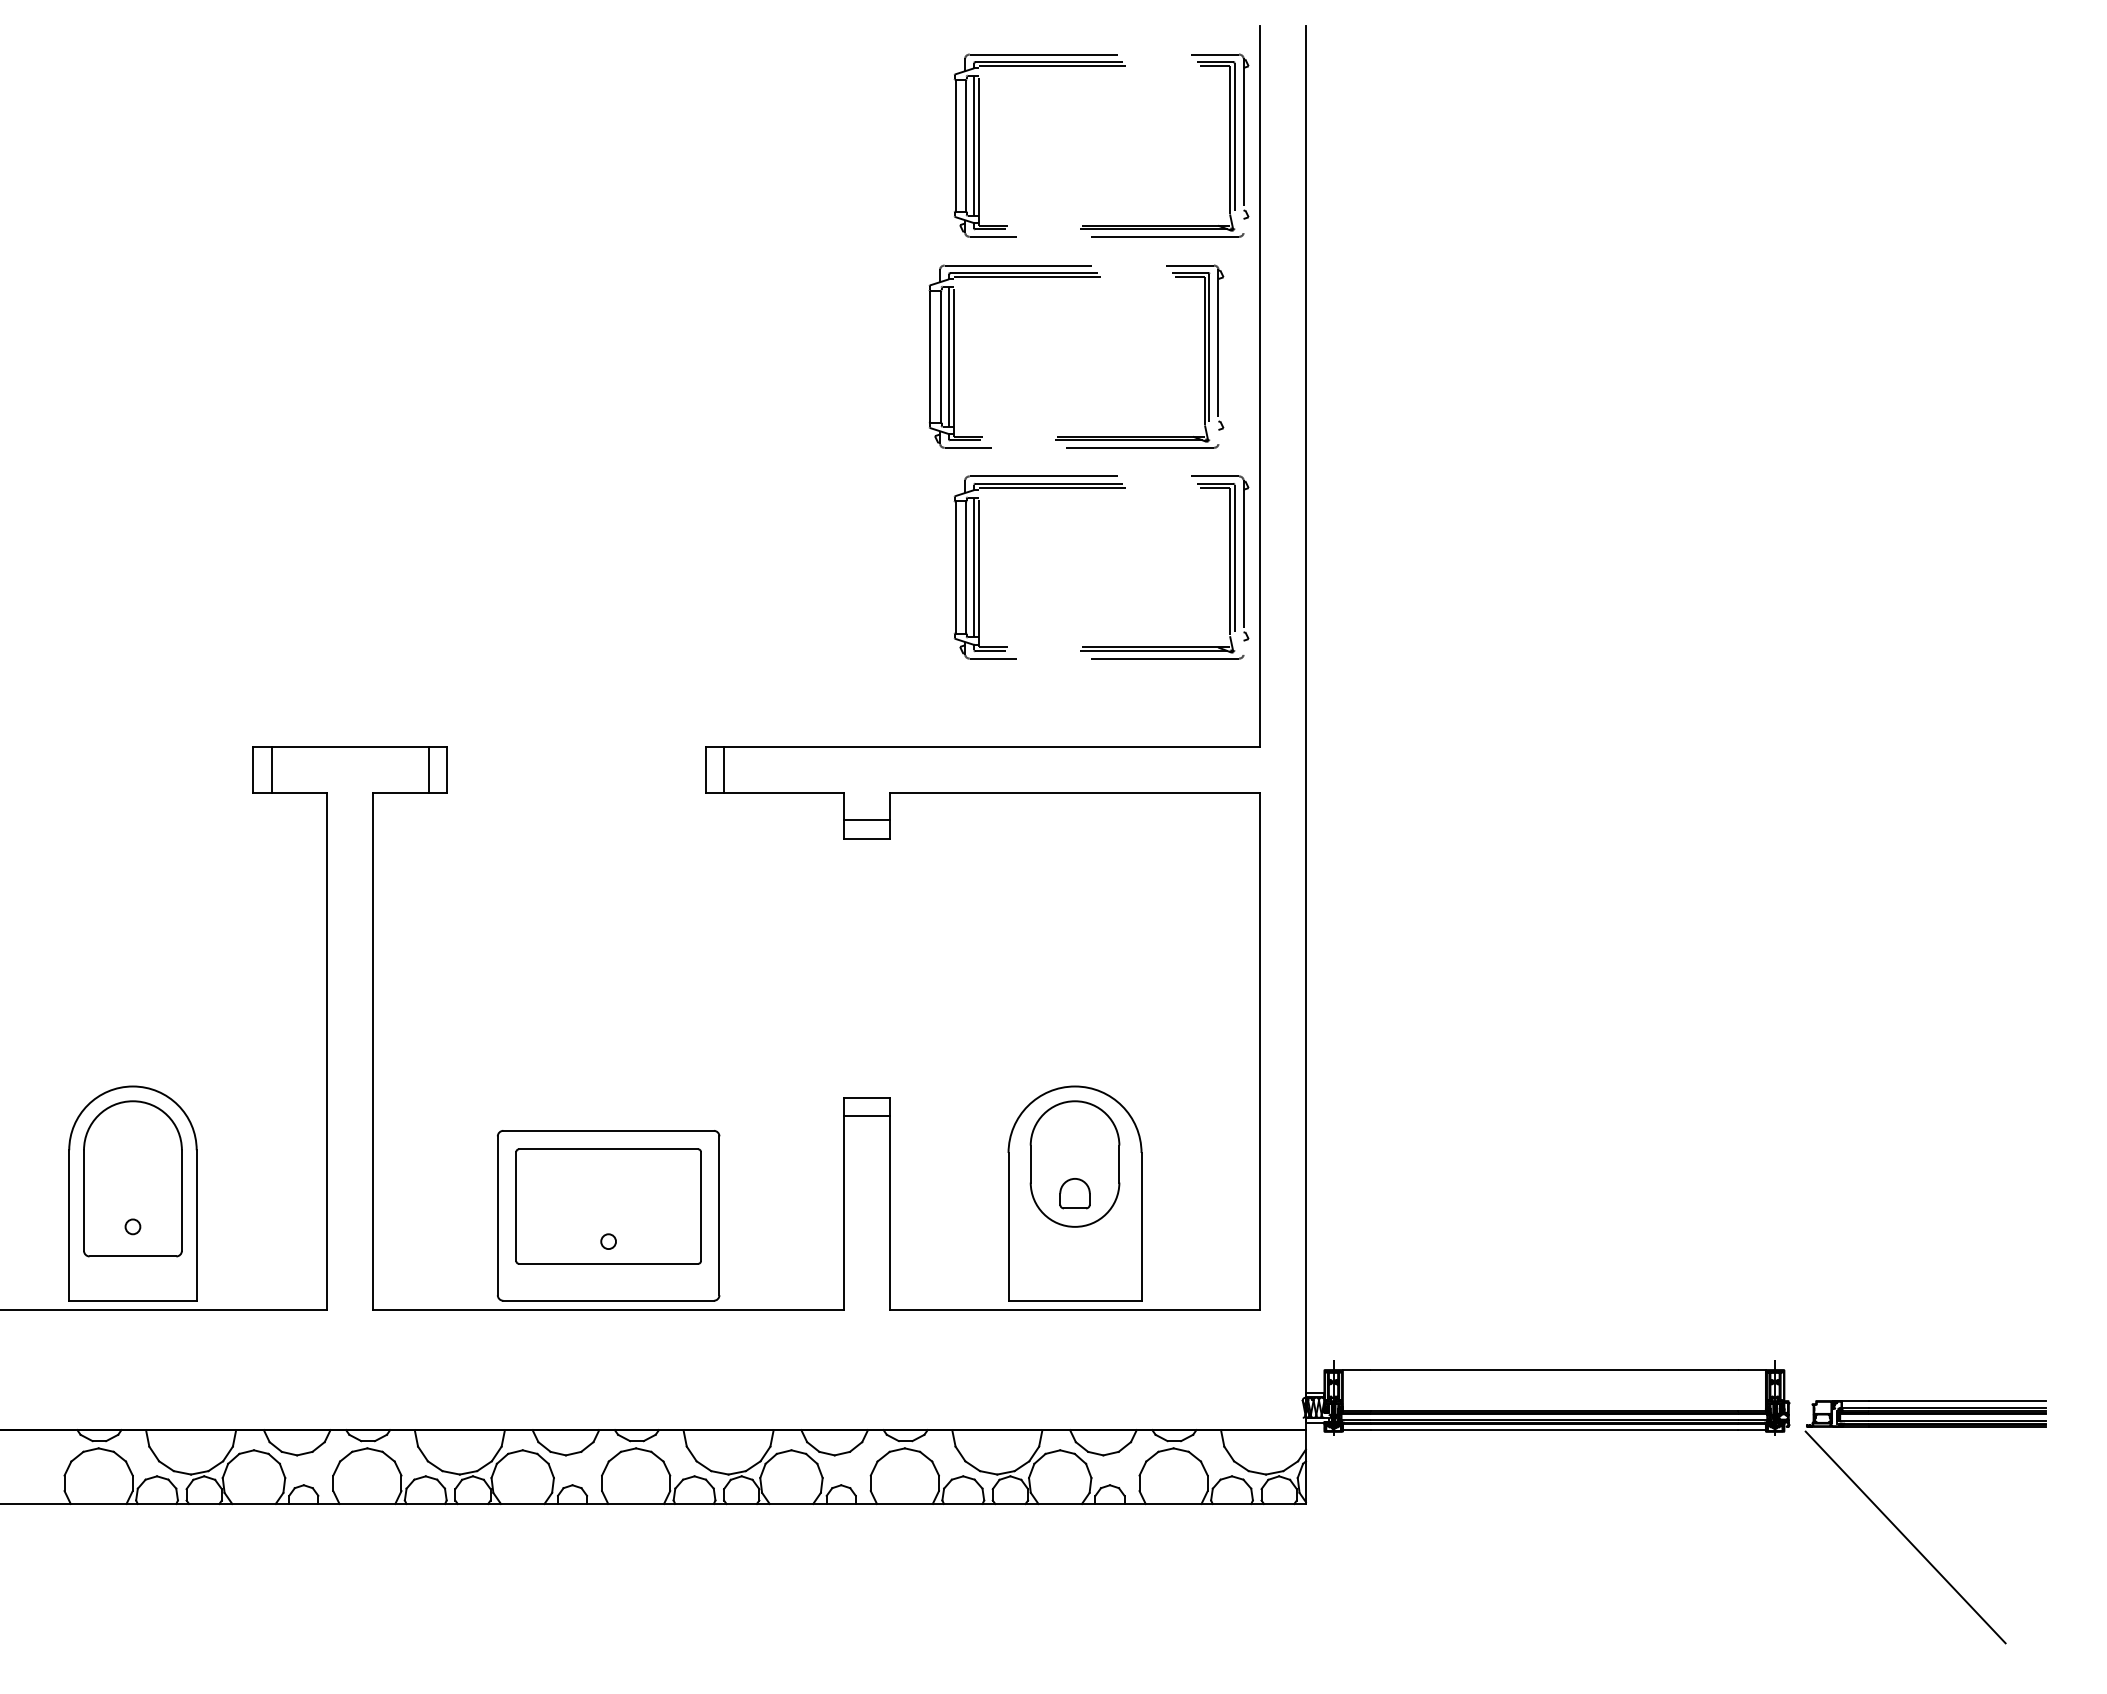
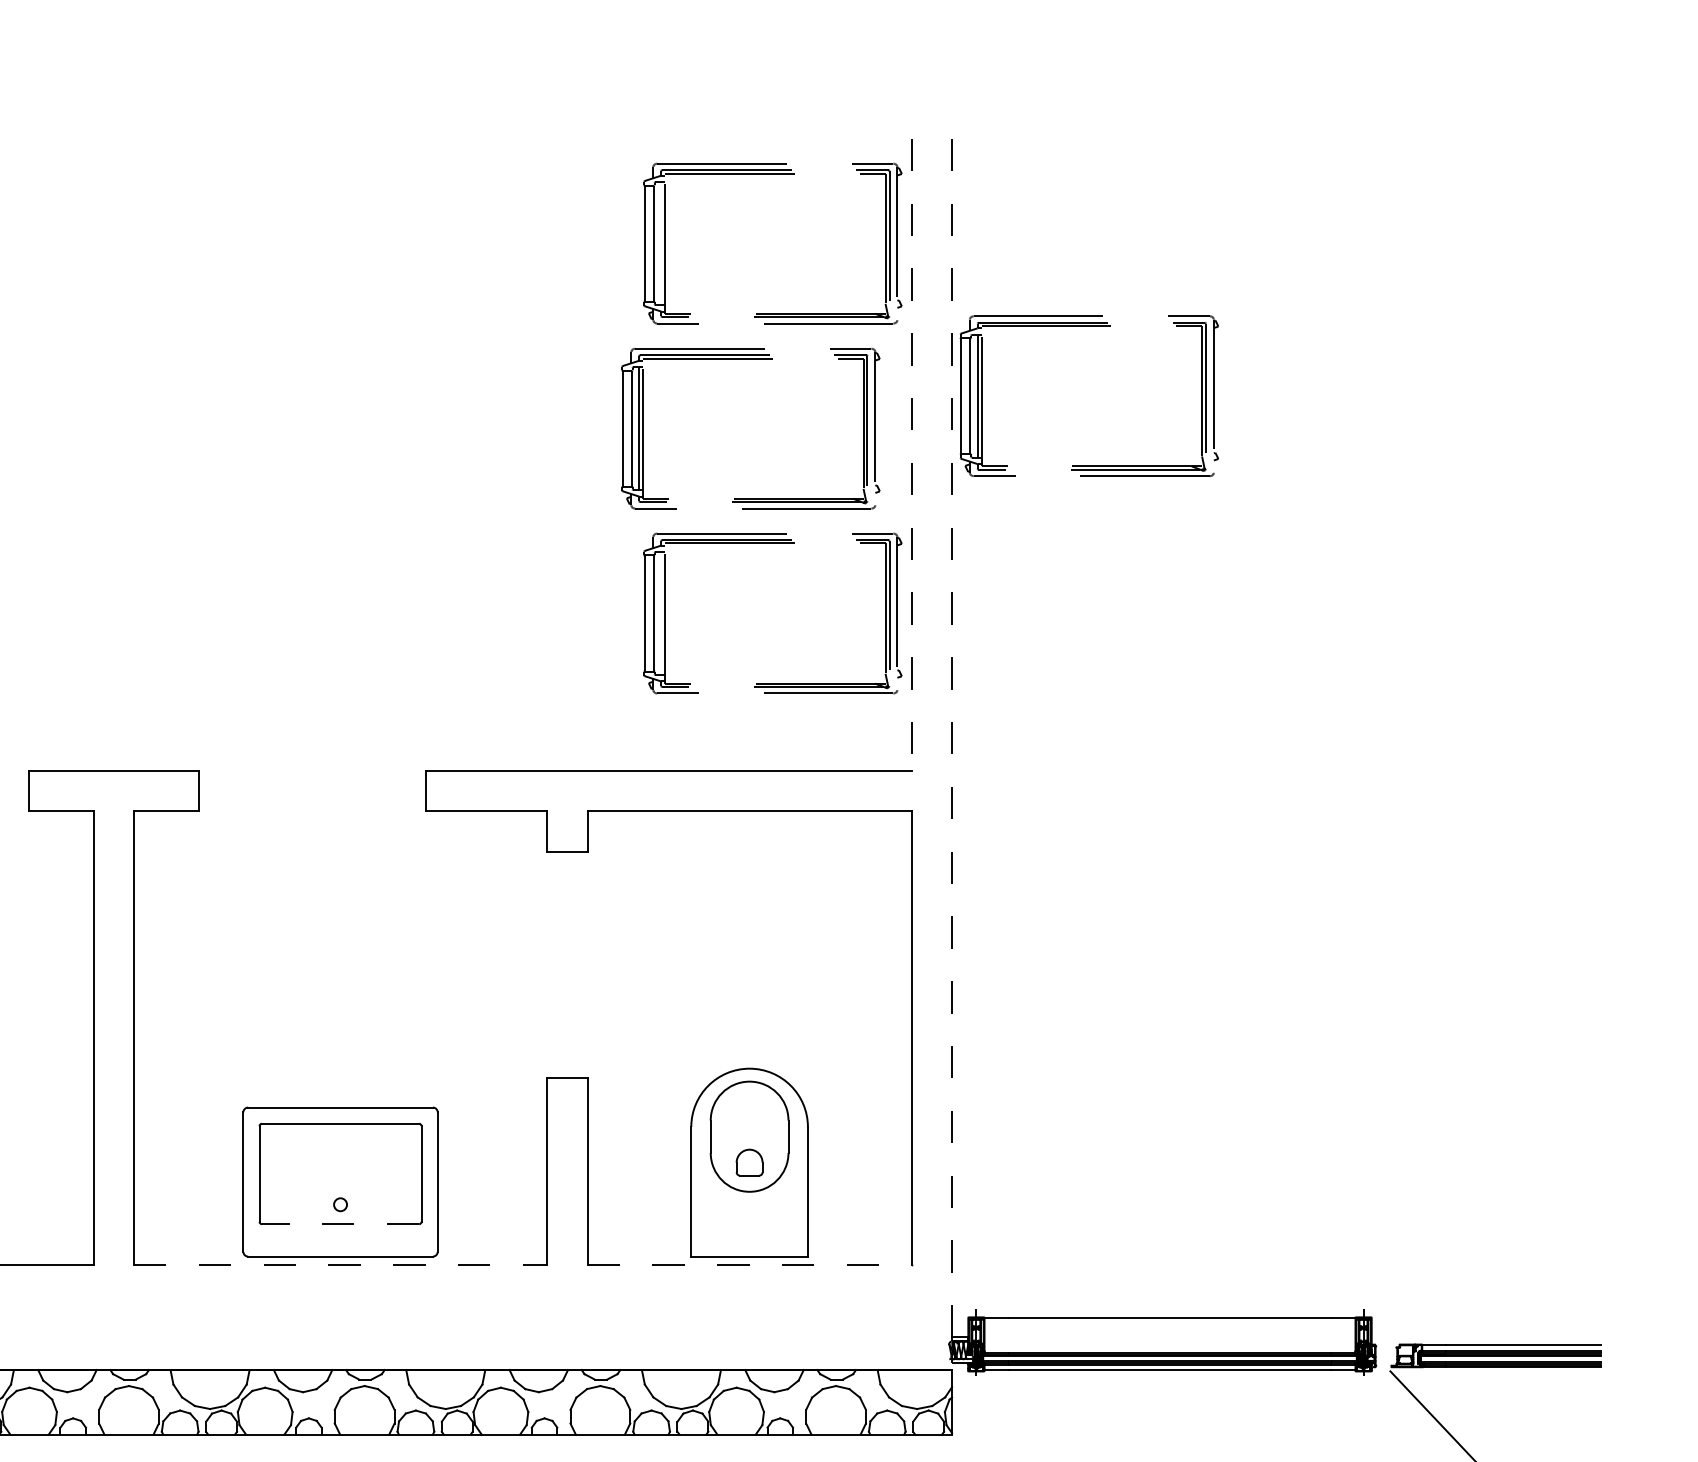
line: (974, 145) -> (661, 243), removed
part: (1462, 240) -> (1089, 326), added
line: (1259, 386) -> (911, 454), solid -> dashed
line: (974, 567) -> (661, 613), removed
line: (1305, 728) -> (951, 754), solid -> dashed
line: (271, 769) -> (44, 790), removed
line: (428, 769) -> (182, 790), removed
line: (724, 769) -> (442, 790), removed
line: (867, 820) -> (567, 835), removed
line: (867, 1116) -> (567, 1094), removed
line: (608, 1263) -> (340, 1223), solid -> dashed
line: (608, 1310) -> (340, 1265), solid -> dashed
line: (1075, 1310) -> (750, 1265), solid -> dashed

